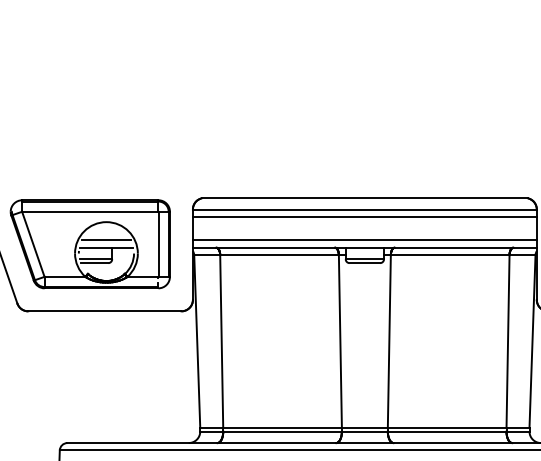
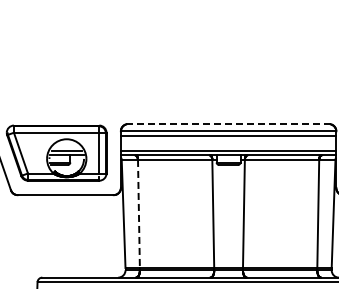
line: (366, 198) -> (229, 124), solid -> dashed
line: (221, 342) -> (138, 214), solid -> dashed

